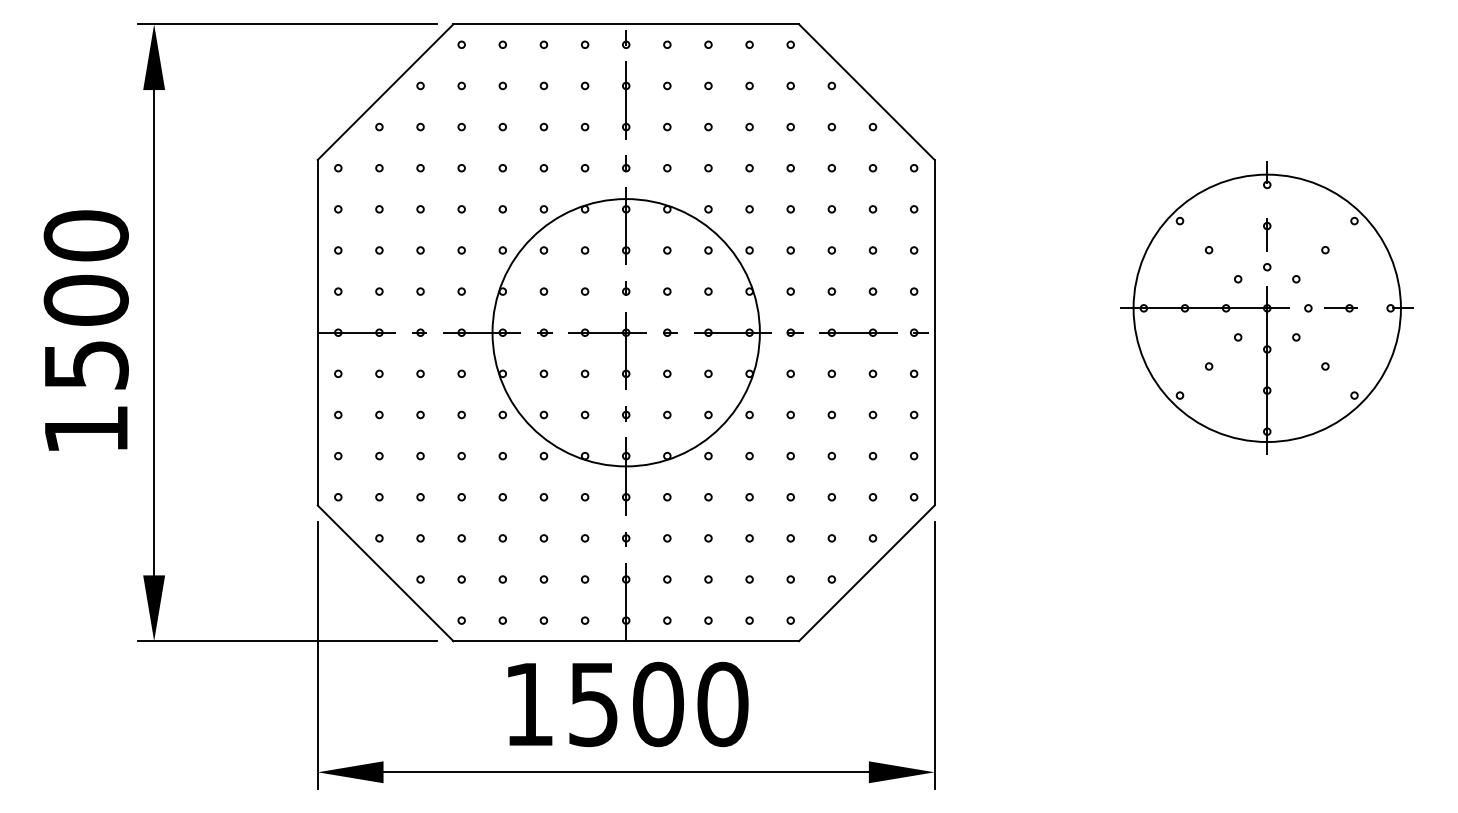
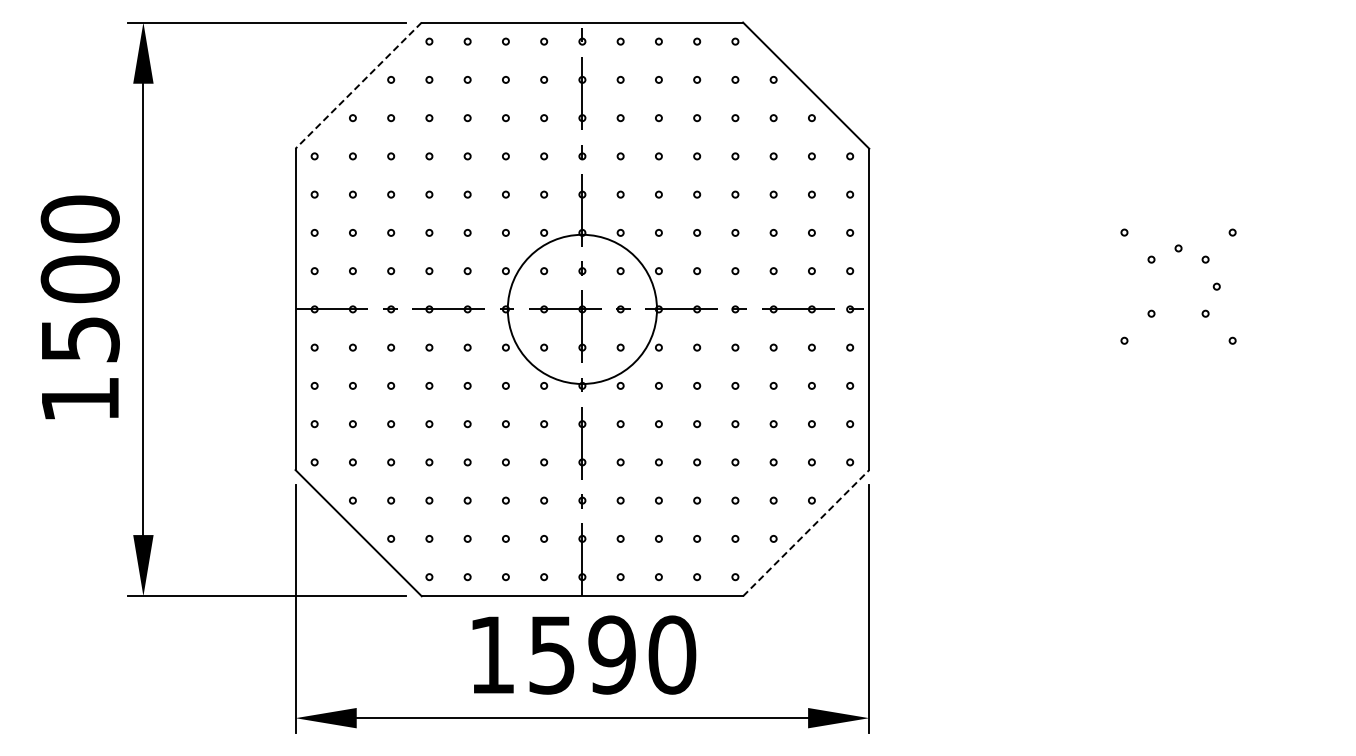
line: (385, 91) -> (358, 85), solid -> dashed
part: (1267, 308) -> (1178, 286), removed
circle: (626, 332) -> (582, 309), size x0.6
line: (867, 572) -> (806, 532), solid -> dashed
text: (658, 703) -> (612, 654), 1500 -> 1590

